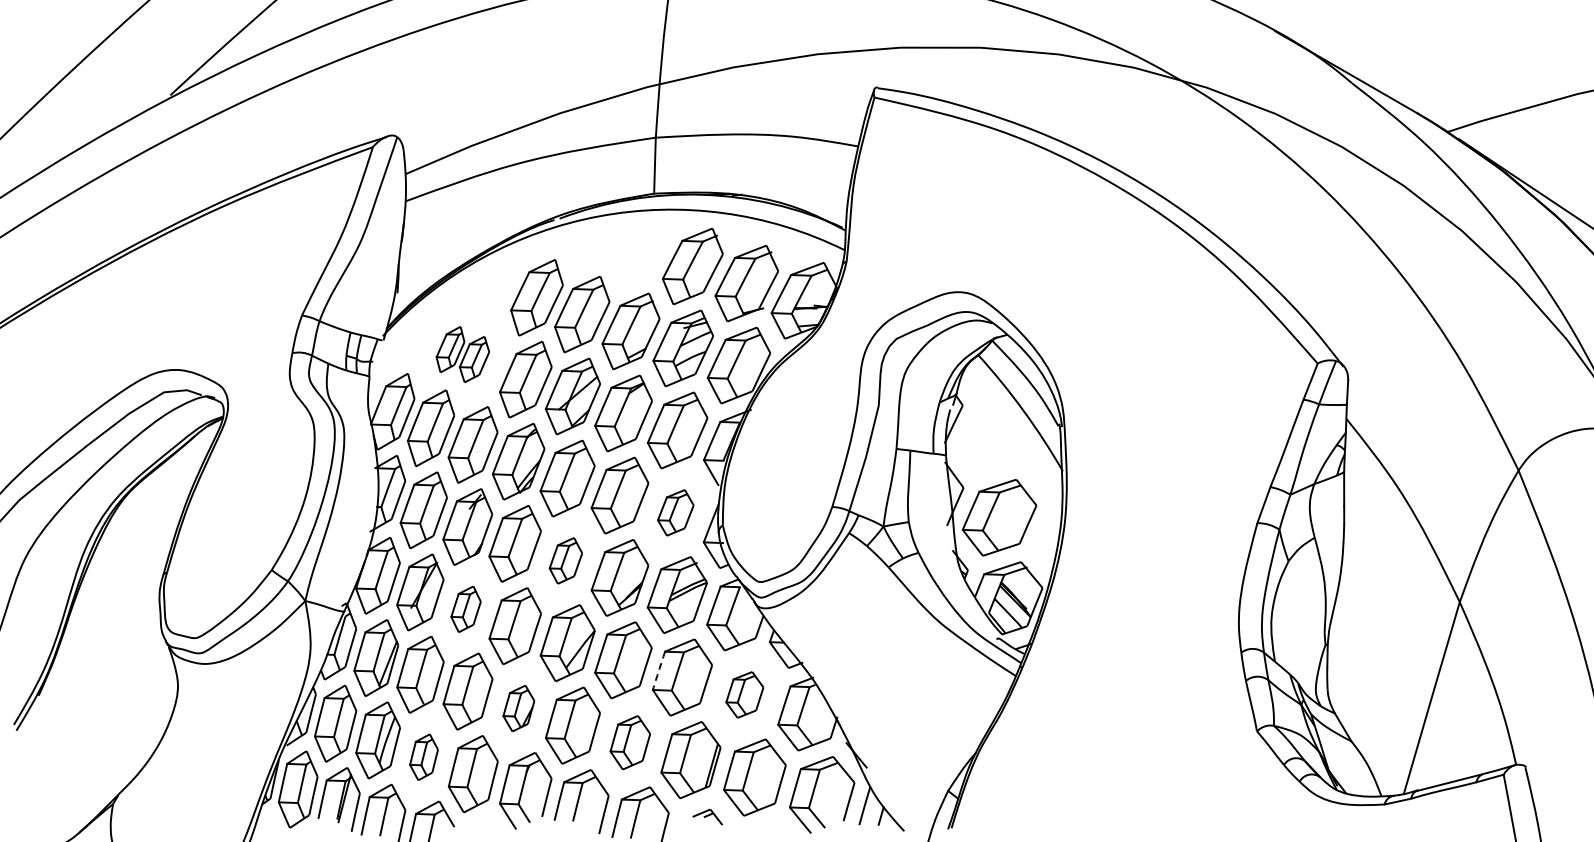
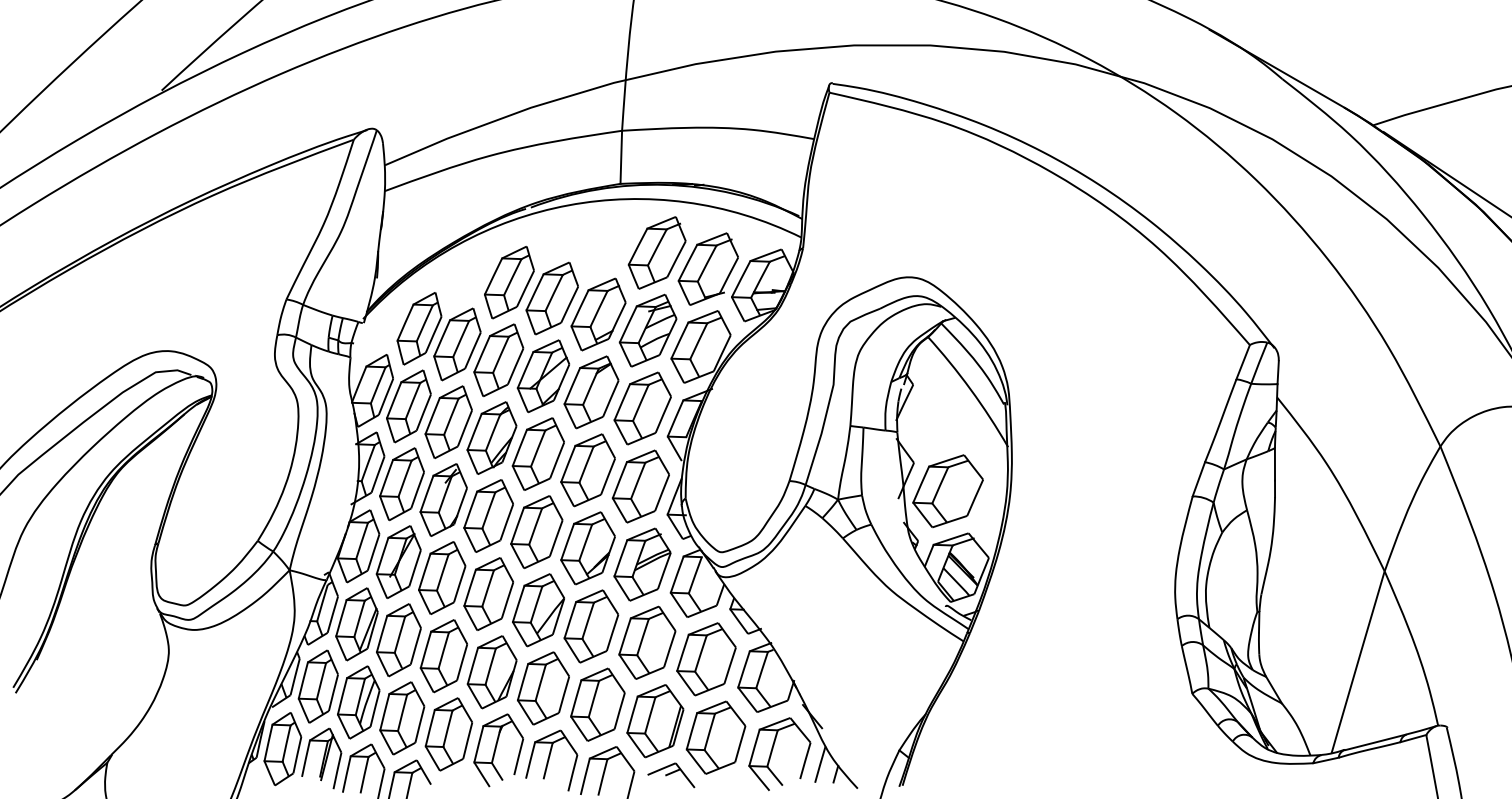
part: (462, 354) -> (438, 336), size x1.67
part: (675, 512) -> (640, 486), size x1.67
part: (565, 560) -> (536, 531), size x1.67
part: (465, 609) -> (441, 578), size x1.67
arc: (658, 670) -> (624, 636), dashed -> solid
part: (744, 694) -> (706, 658), size x1.67
part: (518, 708) -> (491, 672), size x1.67
part: (630, 742) -> (598, 704), size x1.43
part: (423, 757) -> (401, 718), size x1.67
part: (707, 816) -> (671, 774), size x1.67

